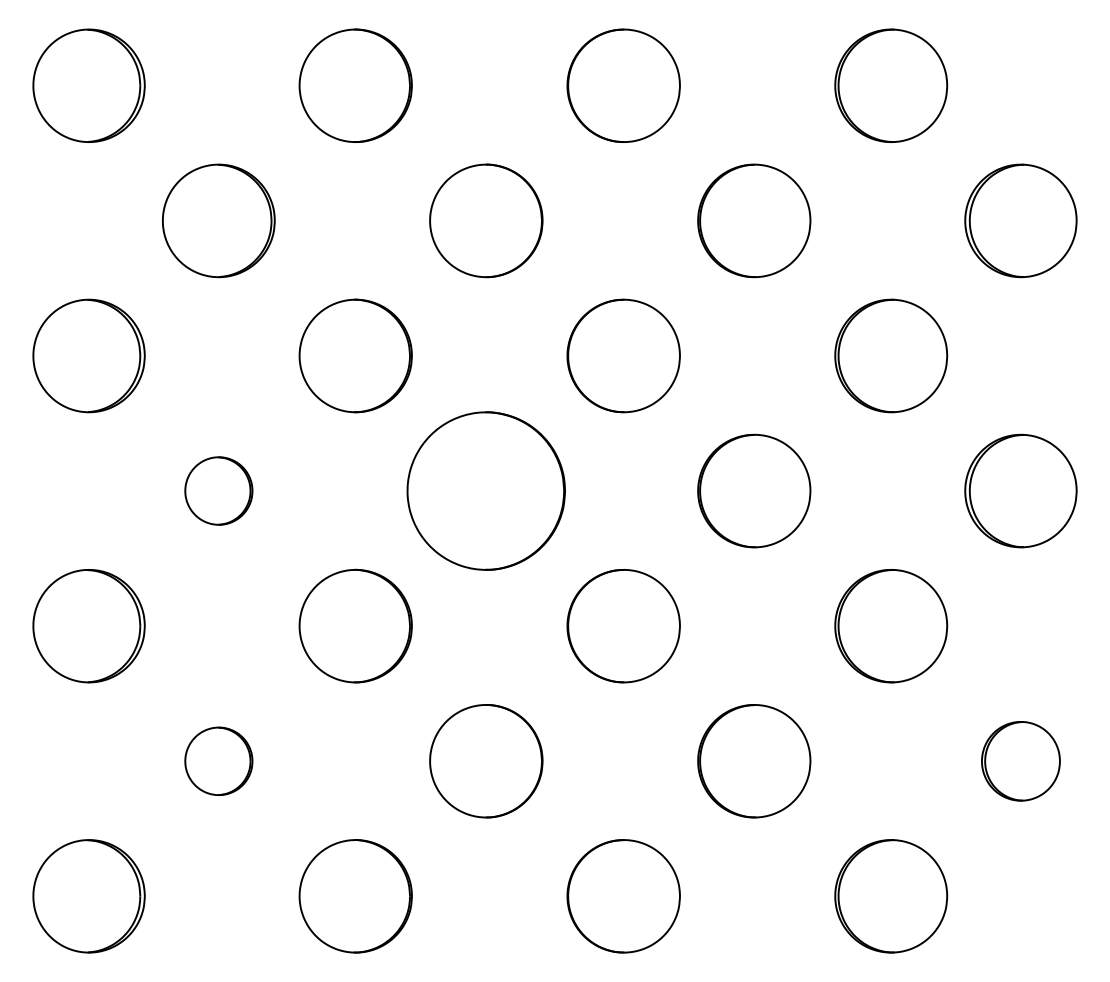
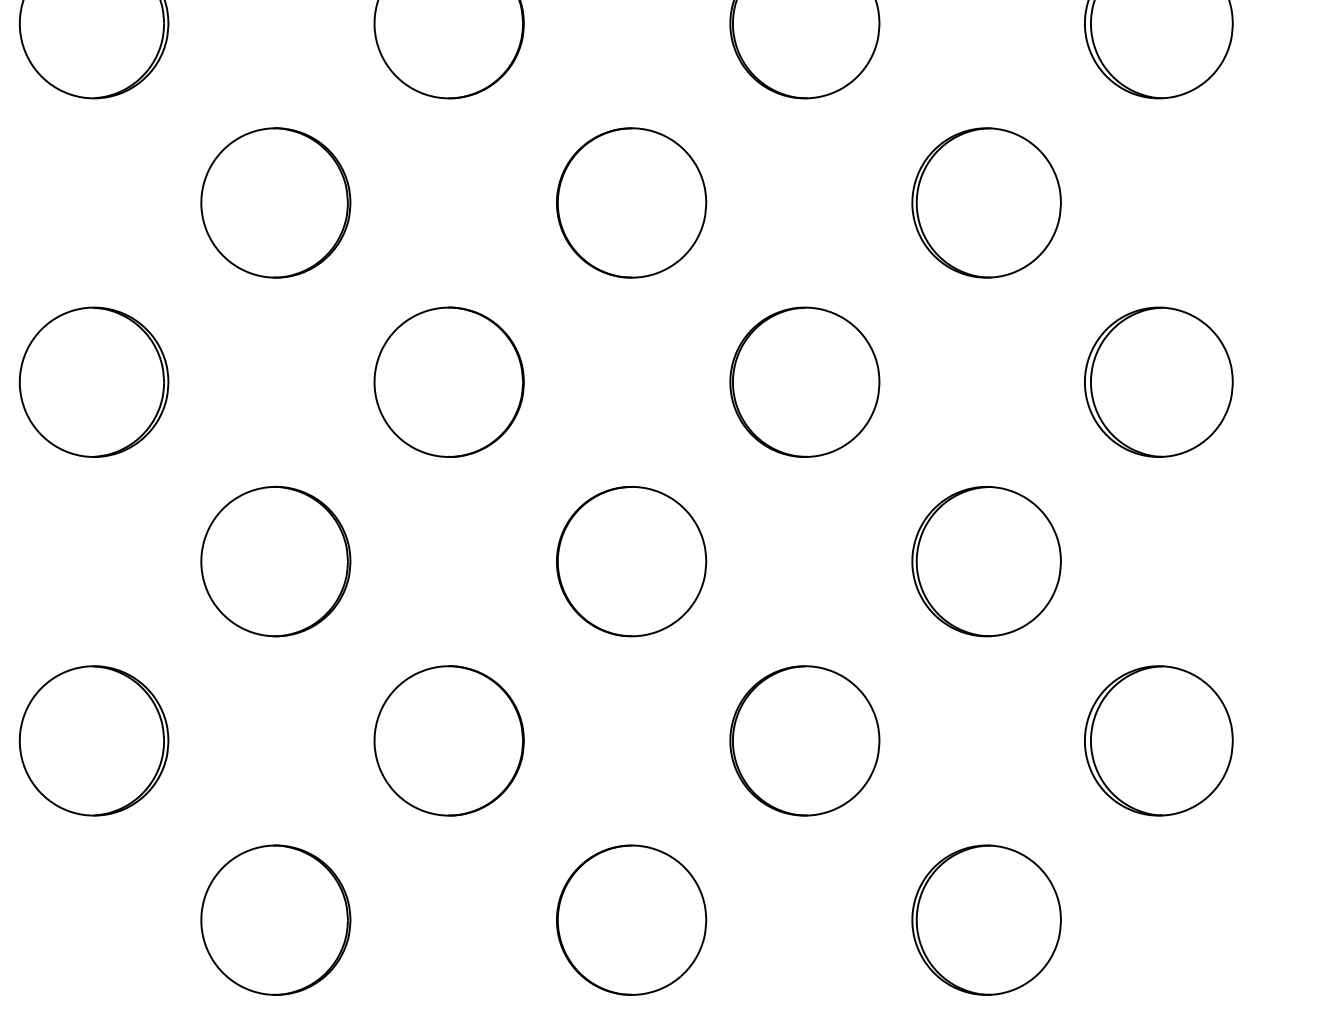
part: (218, 490) -> (93, 381), size x1.67
part: (486, 490) -> (449, 381), size x0.71
part: (218, 761) -> (93, 741), size x1.67
part: (1020, 761) -> (1158, 741), size x1.43

